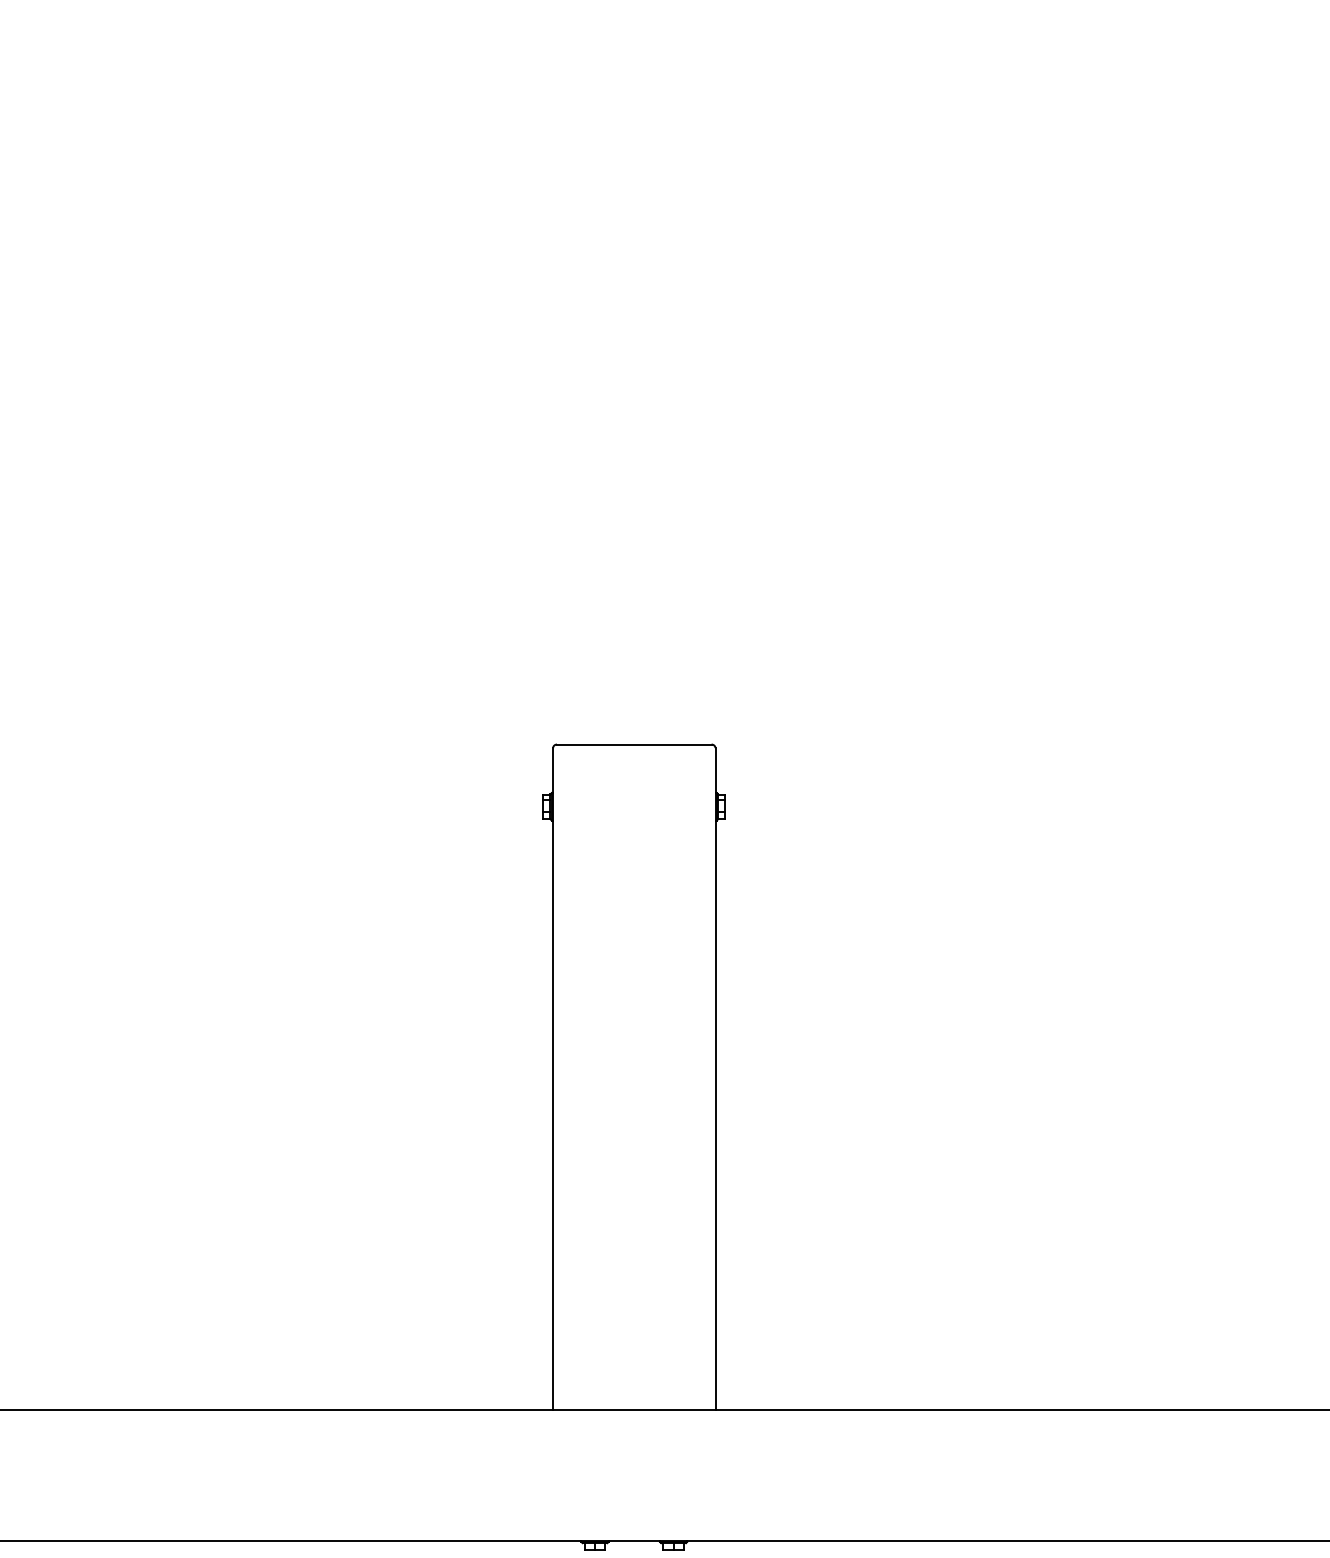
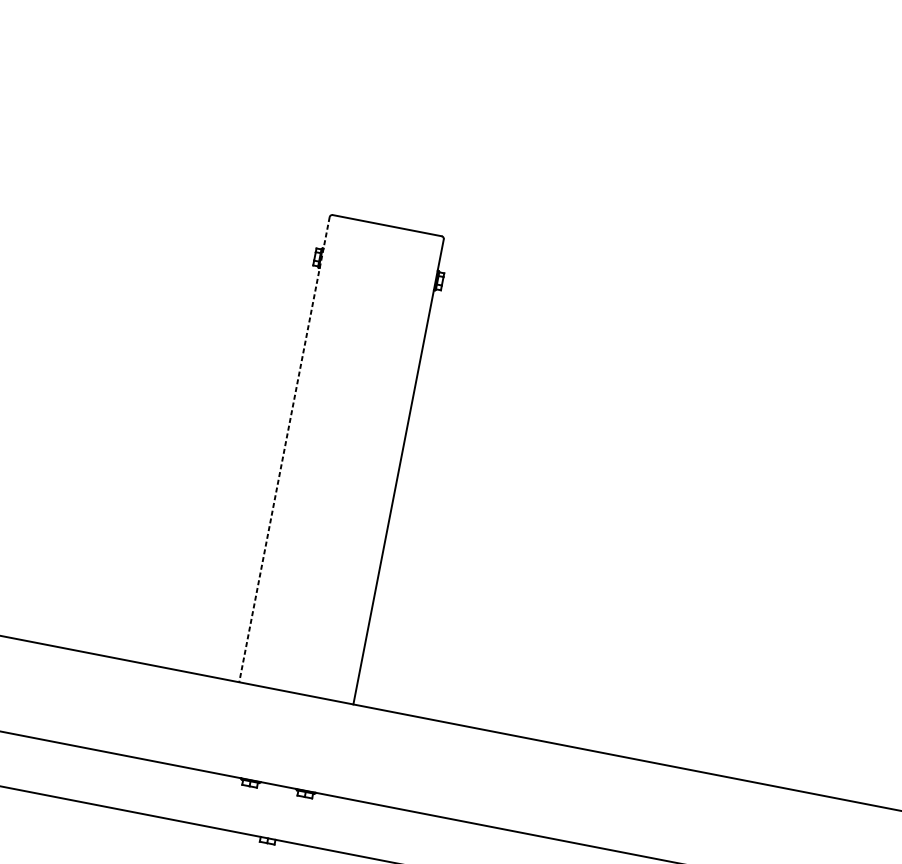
line: (553, 1079) -> (284, 449), solid -> dashed

